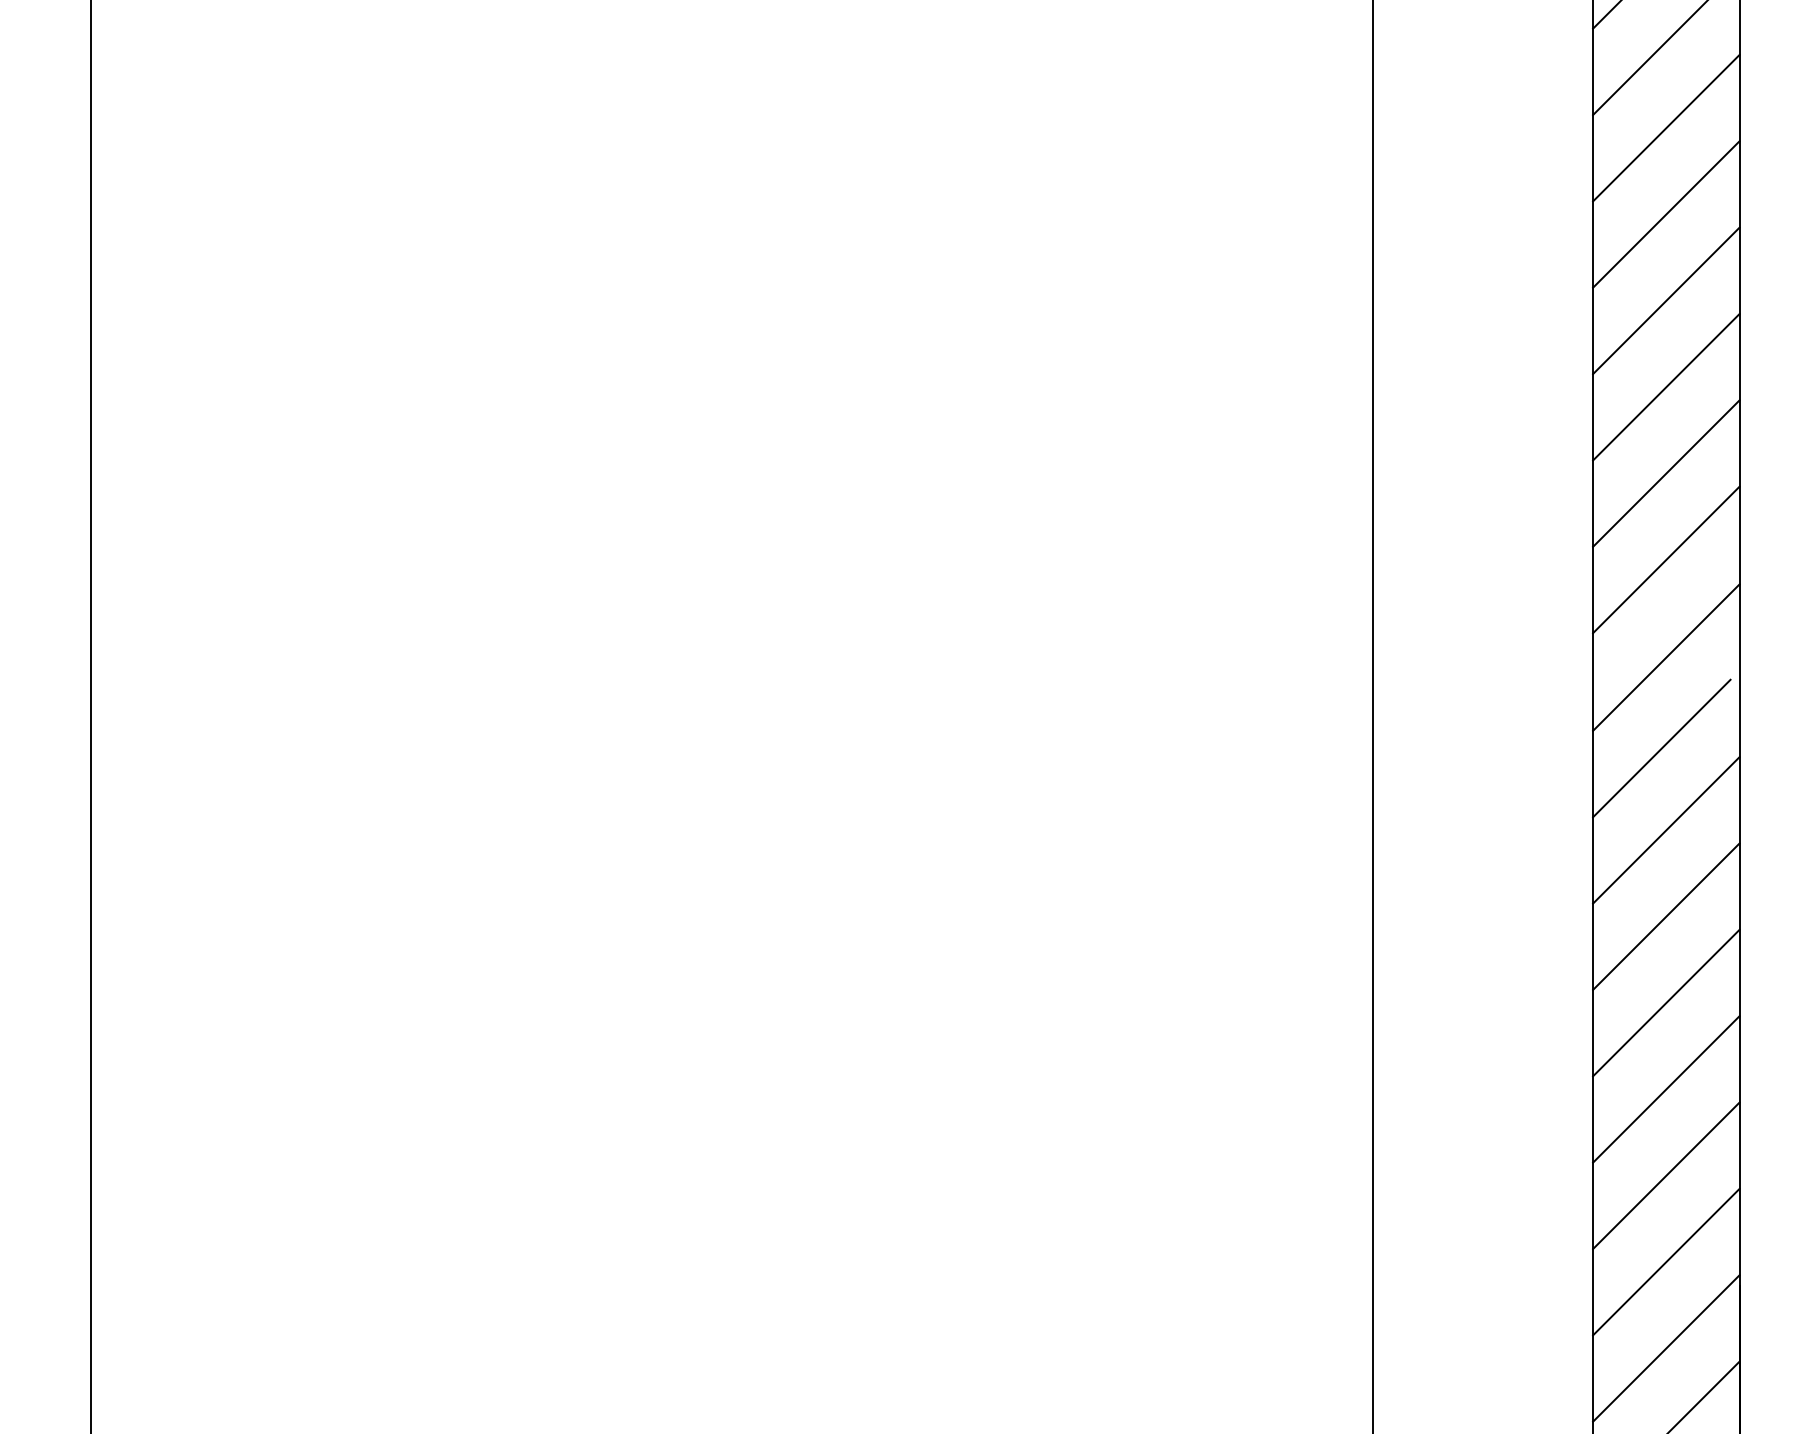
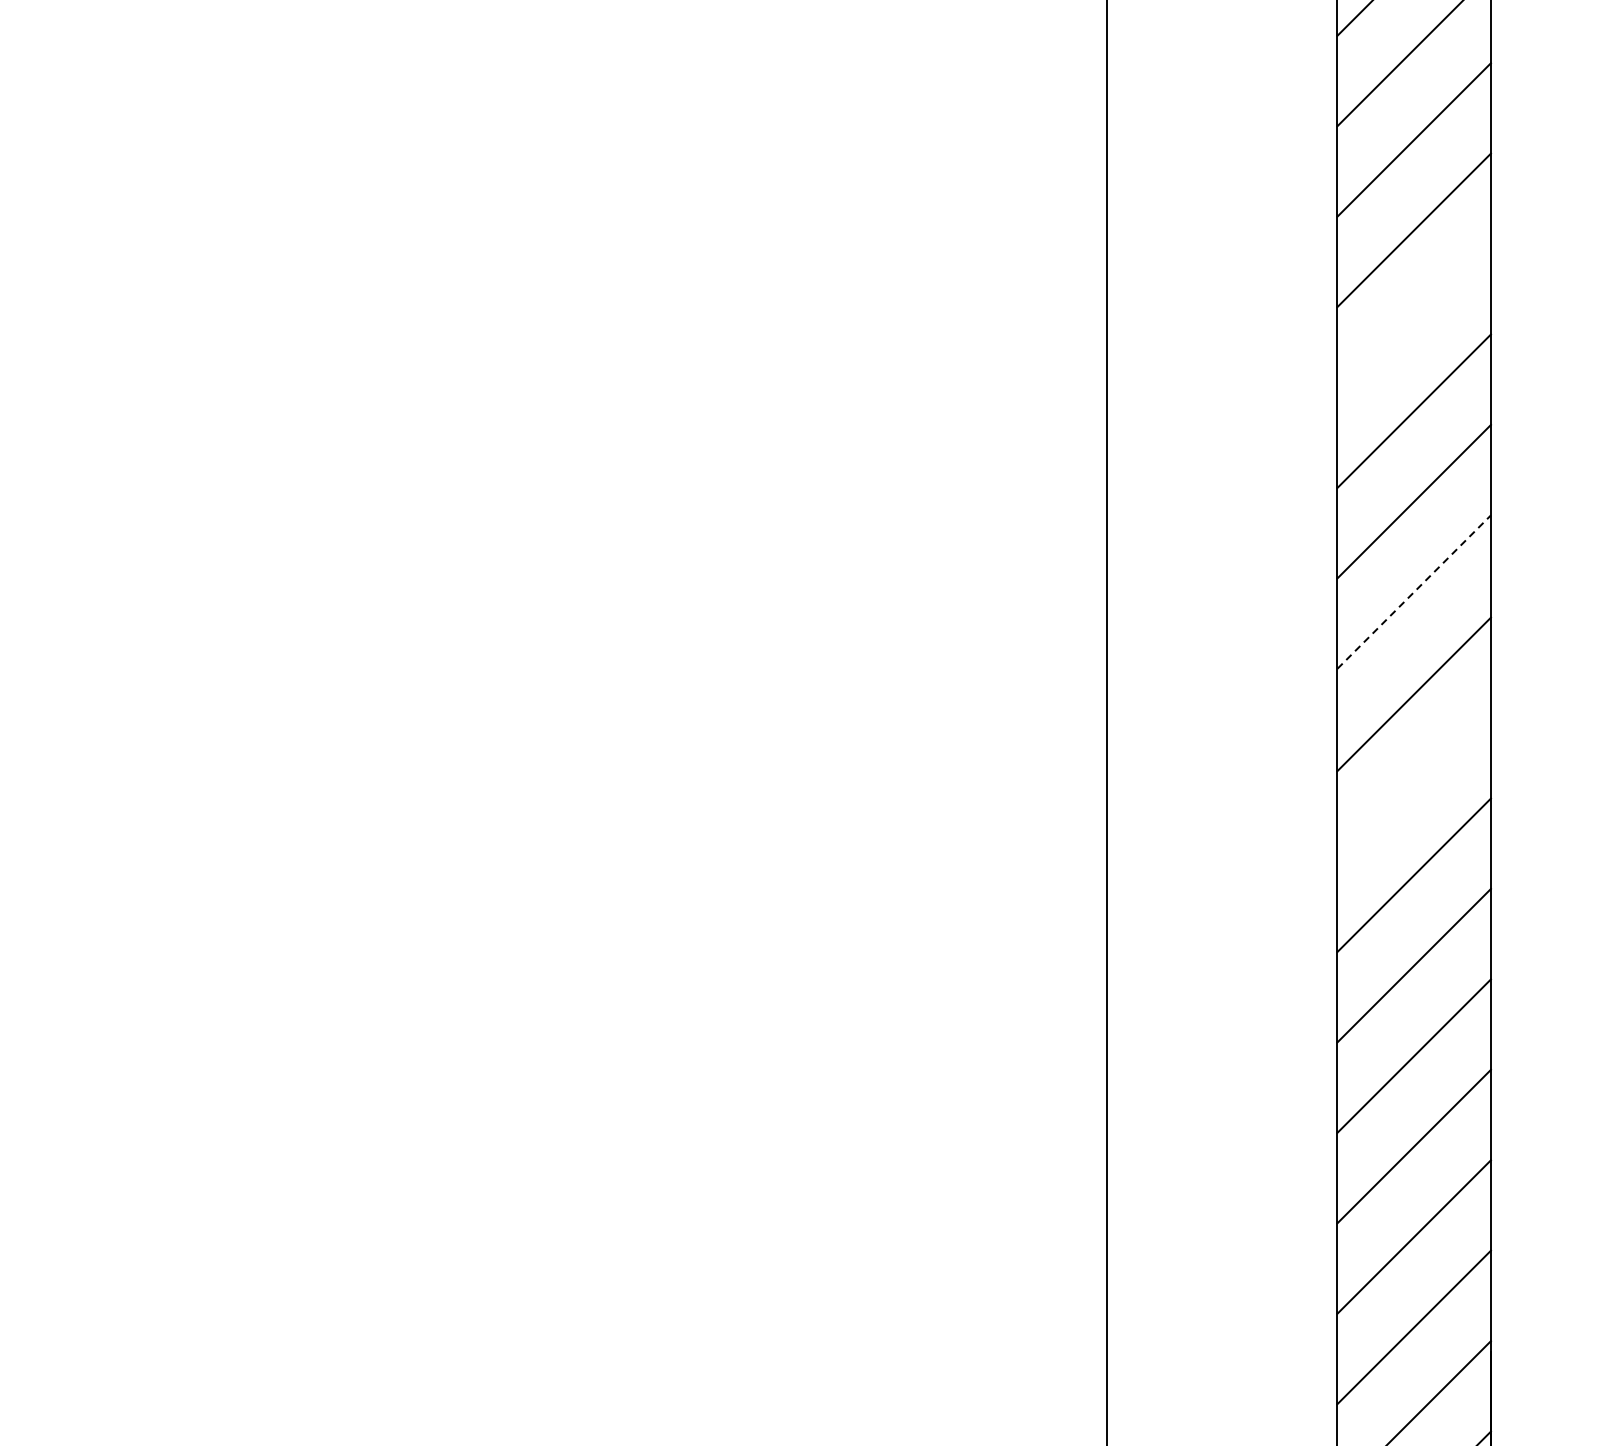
line: (1666, 300) -> (1414, 320), removed
line: (1666, 559) -> (1414, 591), solid -> dashed
line: (1661, 748) -> (1409, 789), removed

